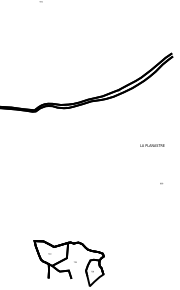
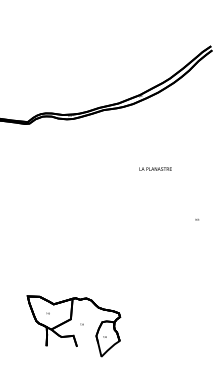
text: (152, 145) -> (155, 169), moved

